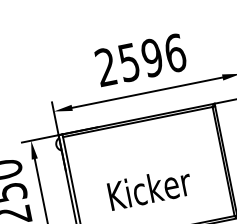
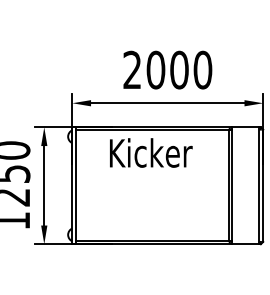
text: (152, 57) -> (179, 69), 2596 -> 2000
text: (150, 188) -> (151, 152), moved

